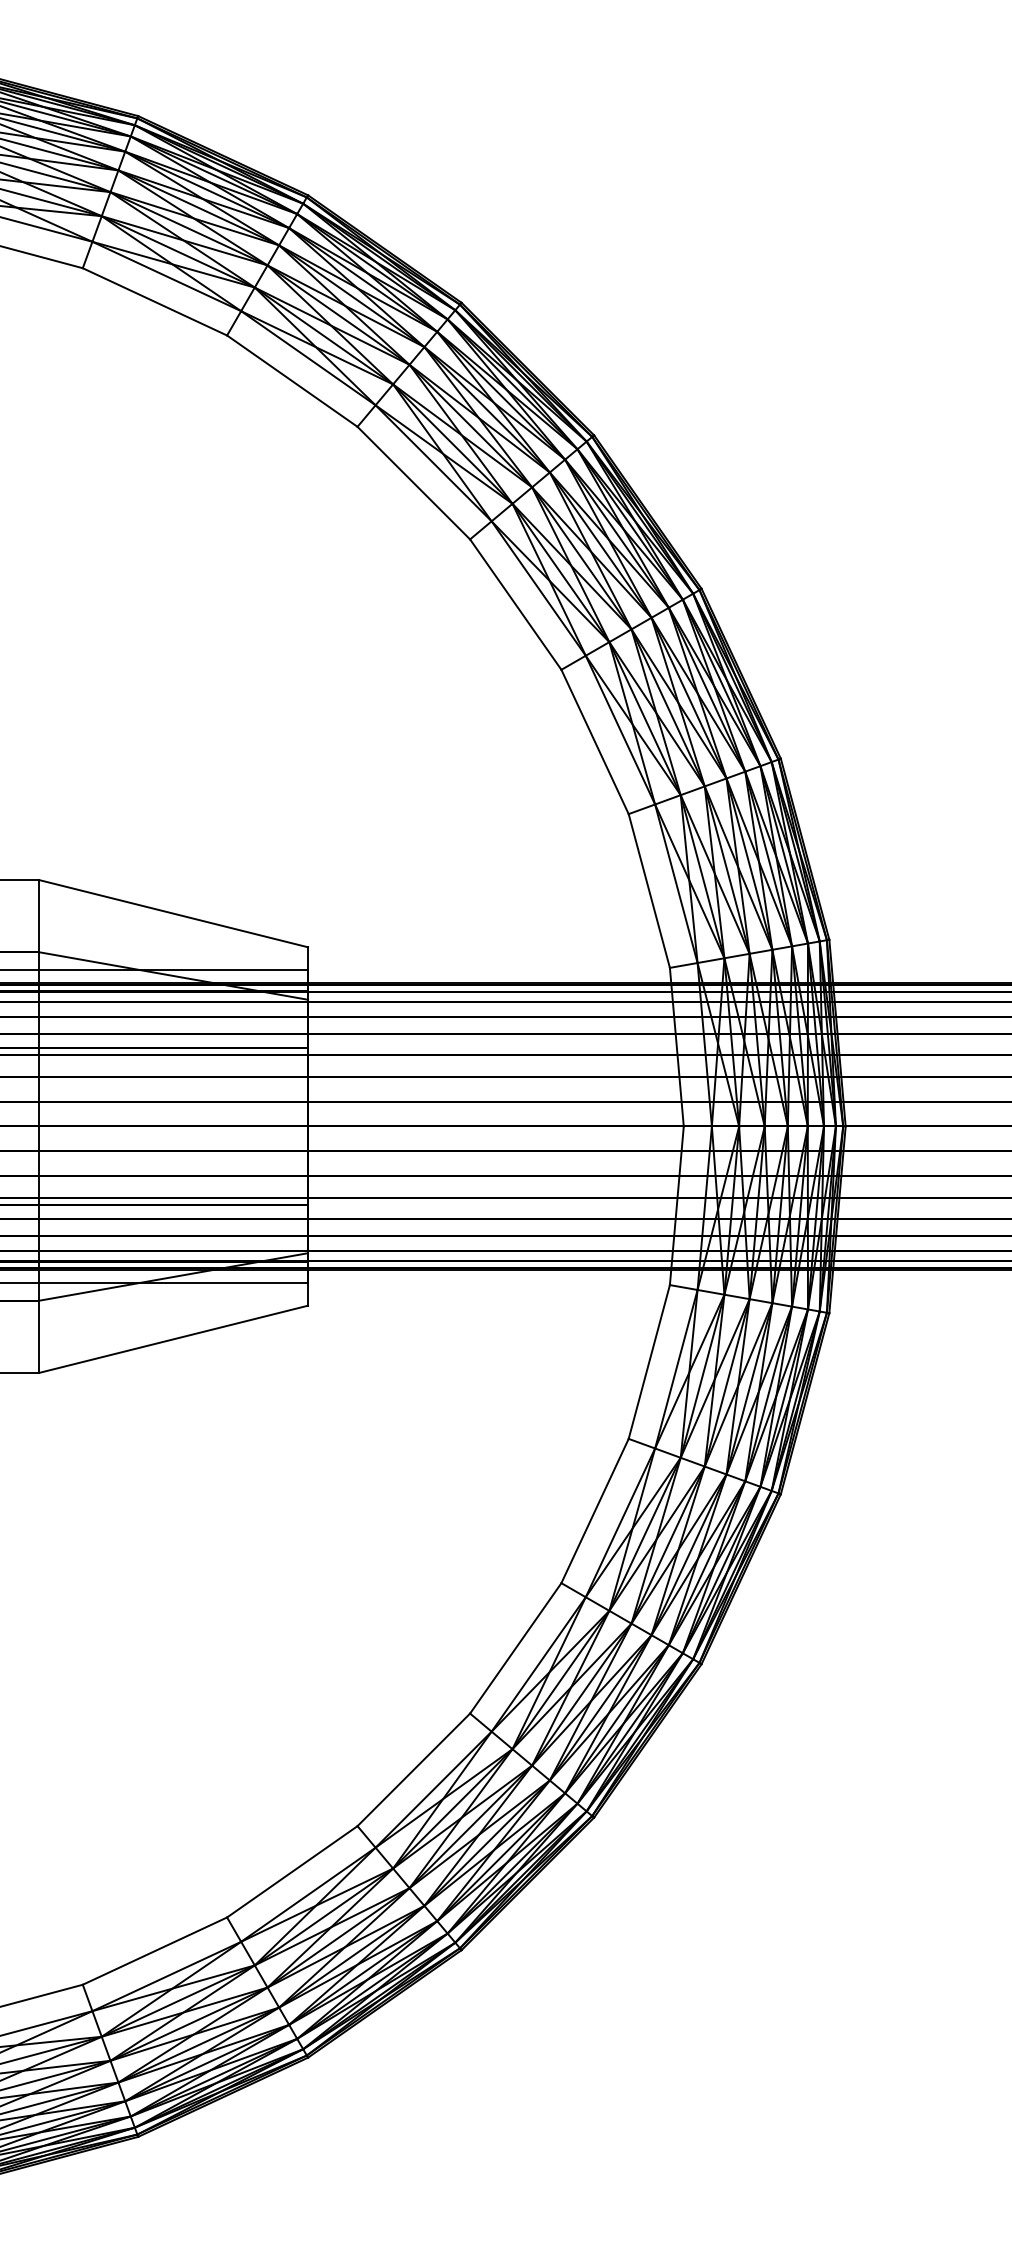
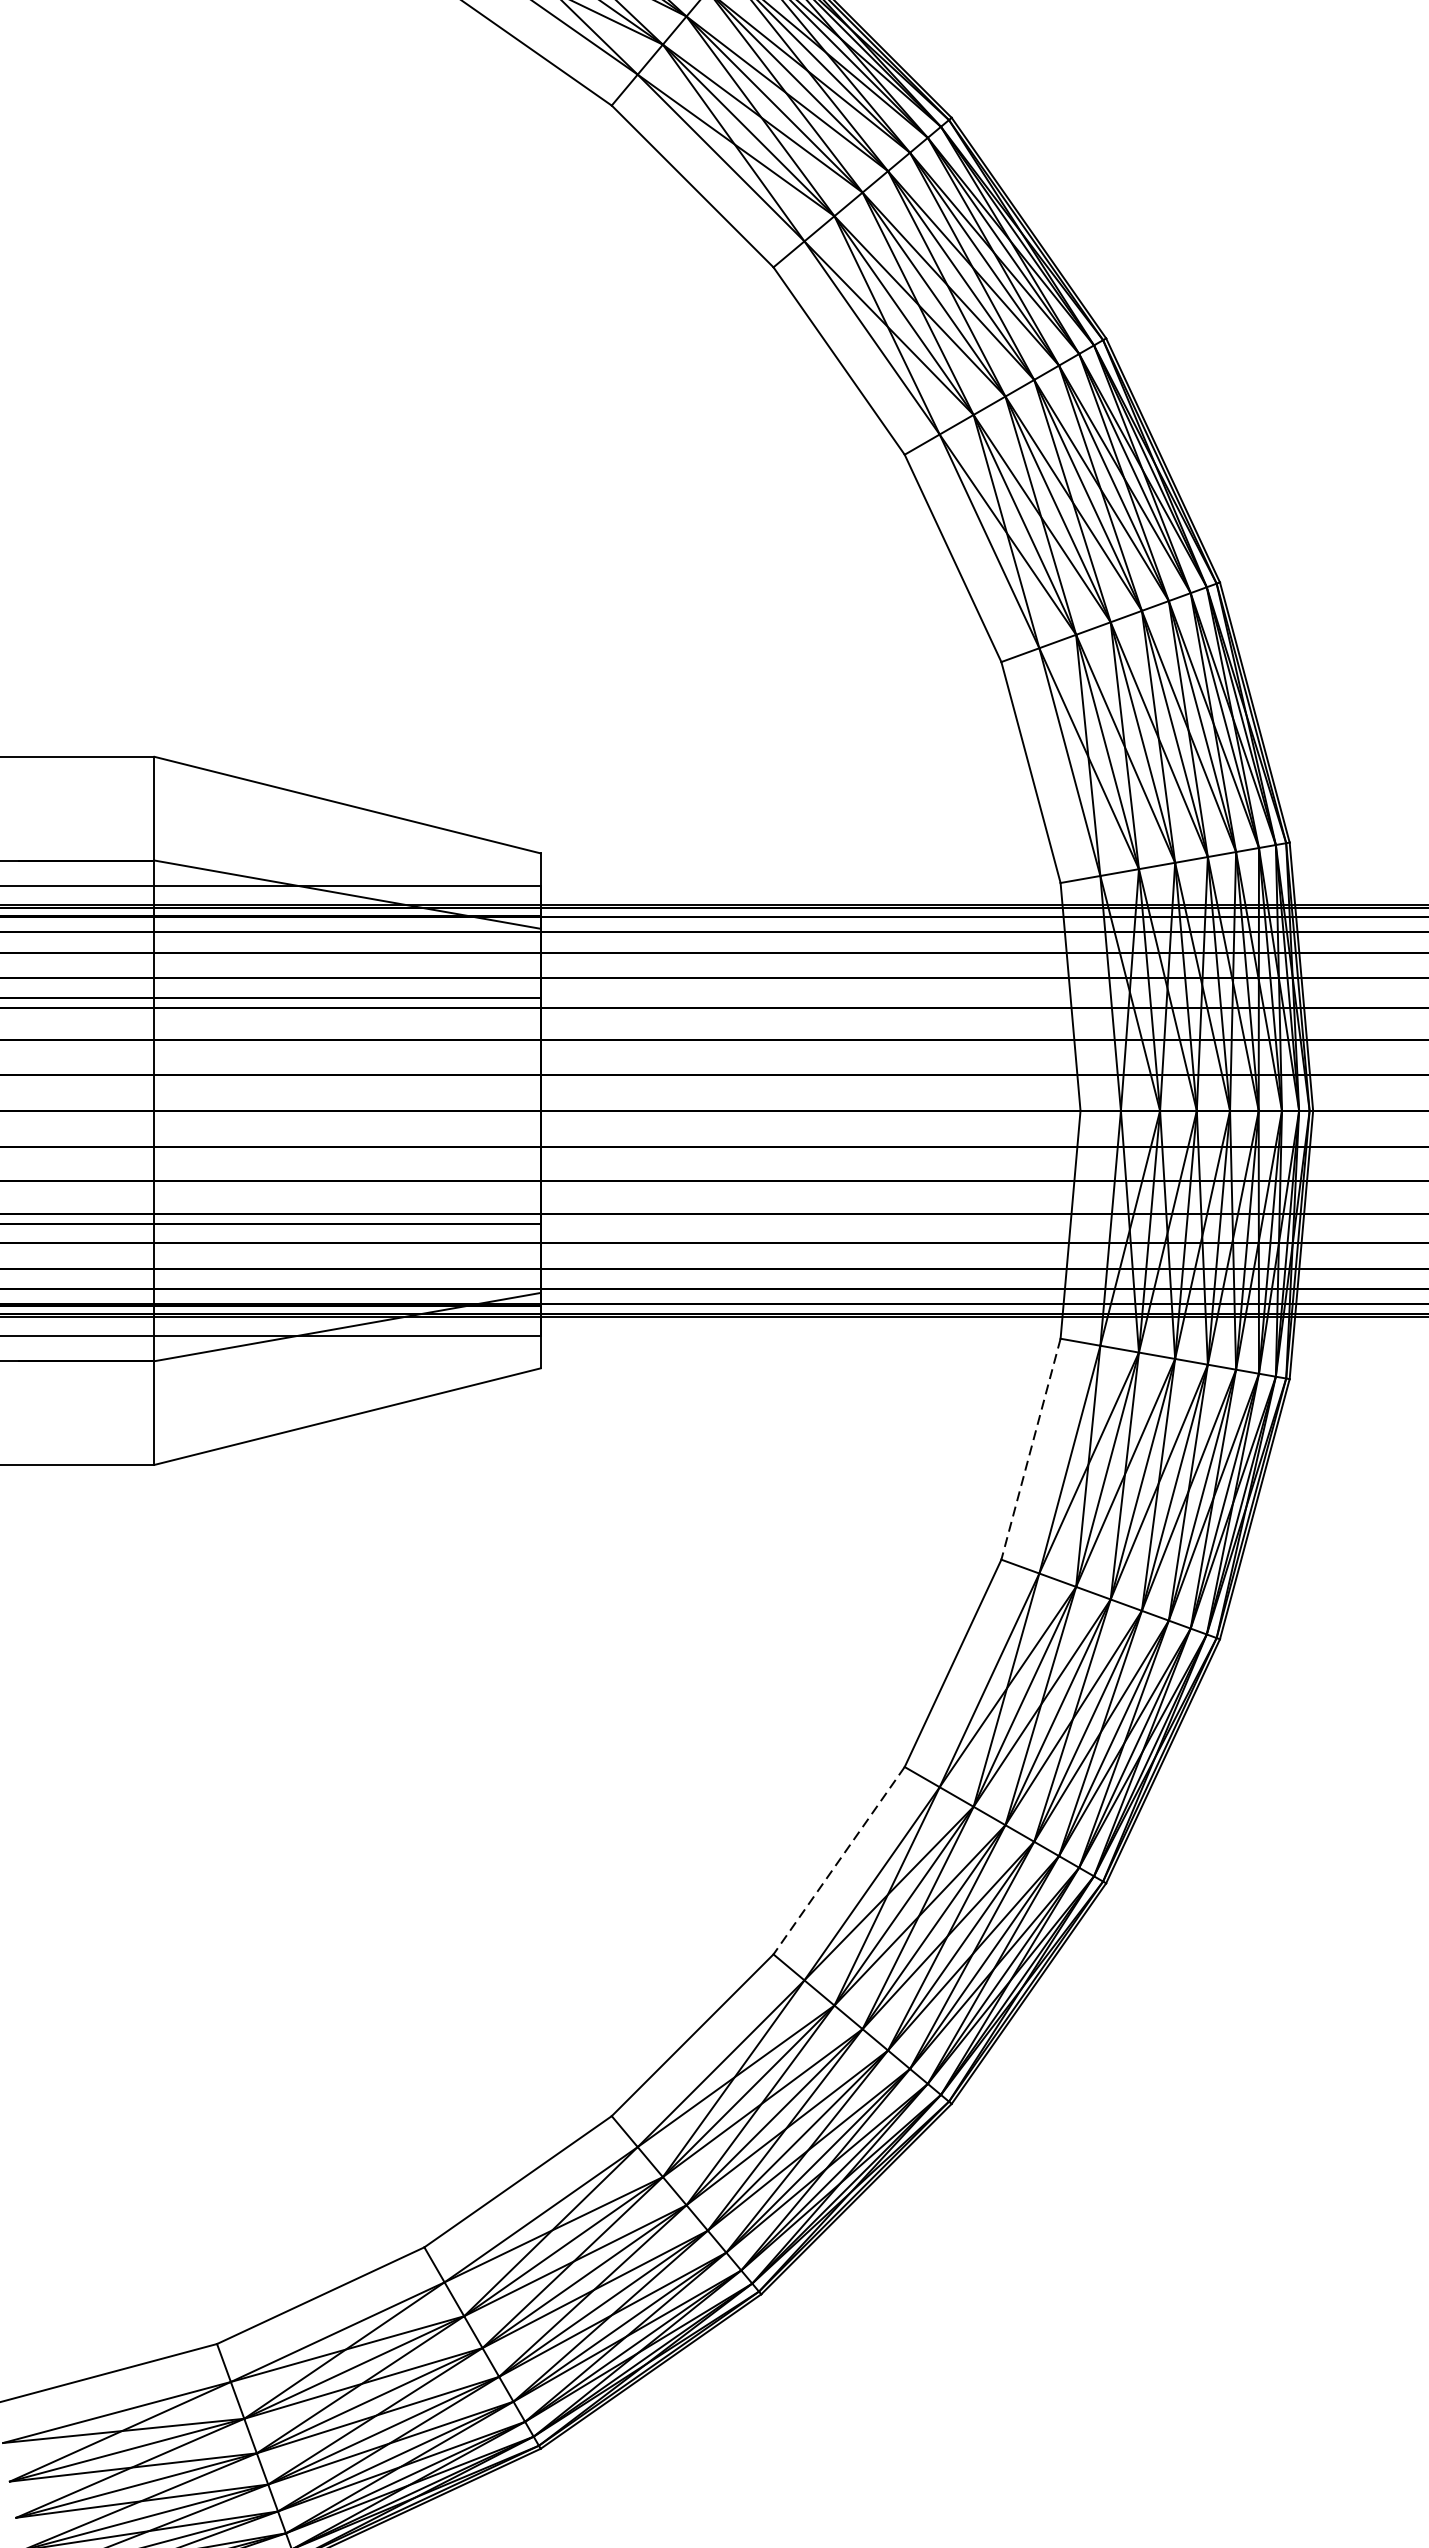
line: (649, 1361) -> (1031, 1448), solid -> dashed
line: (515, 1648) -> (838, 1860), solid -> dashed

